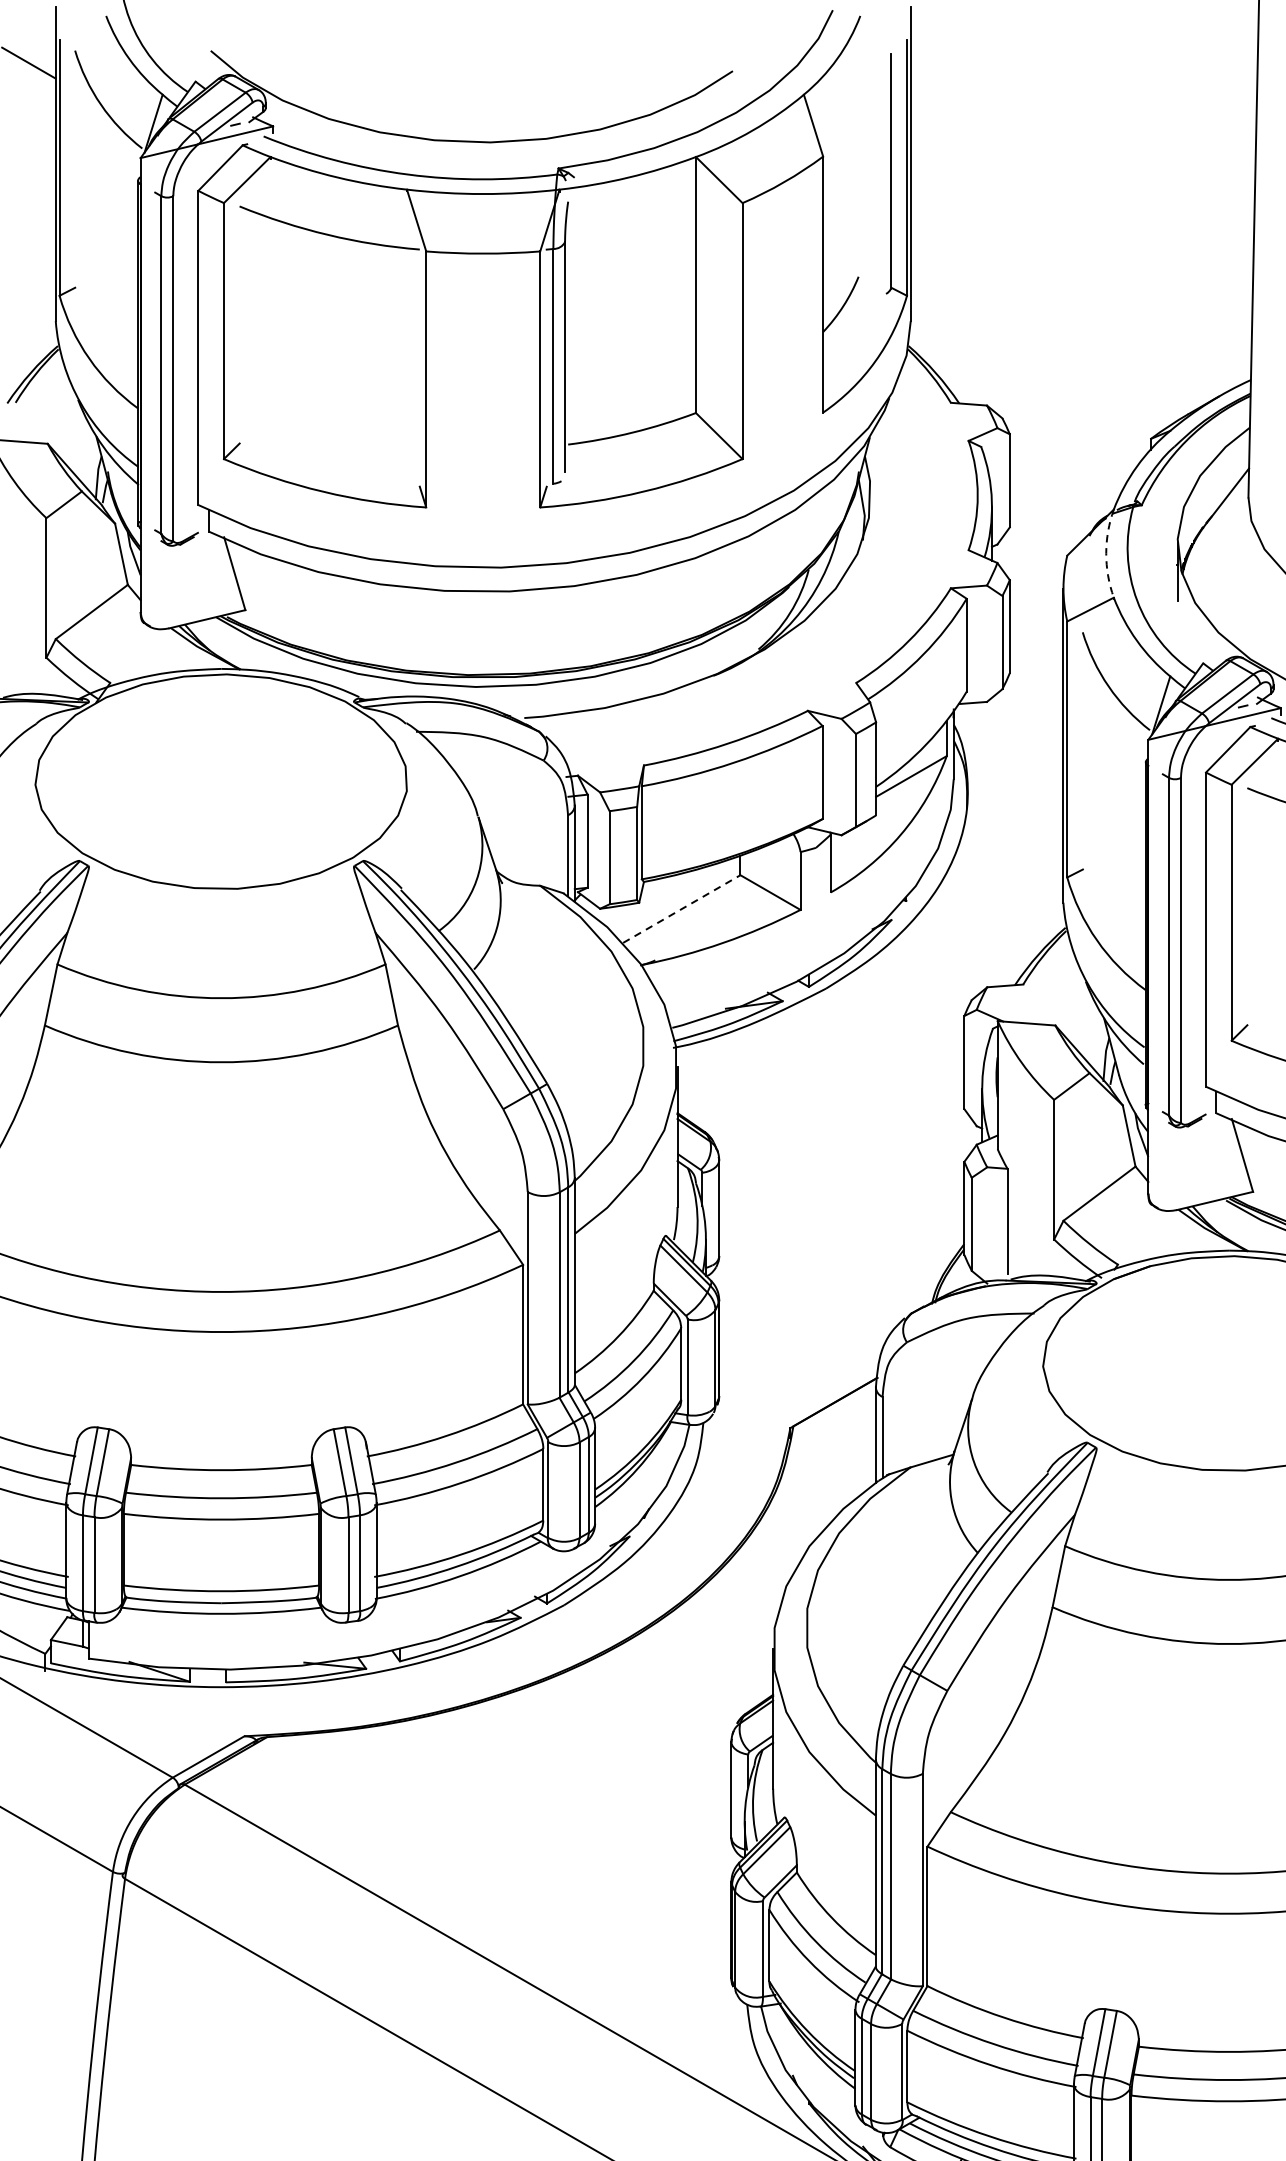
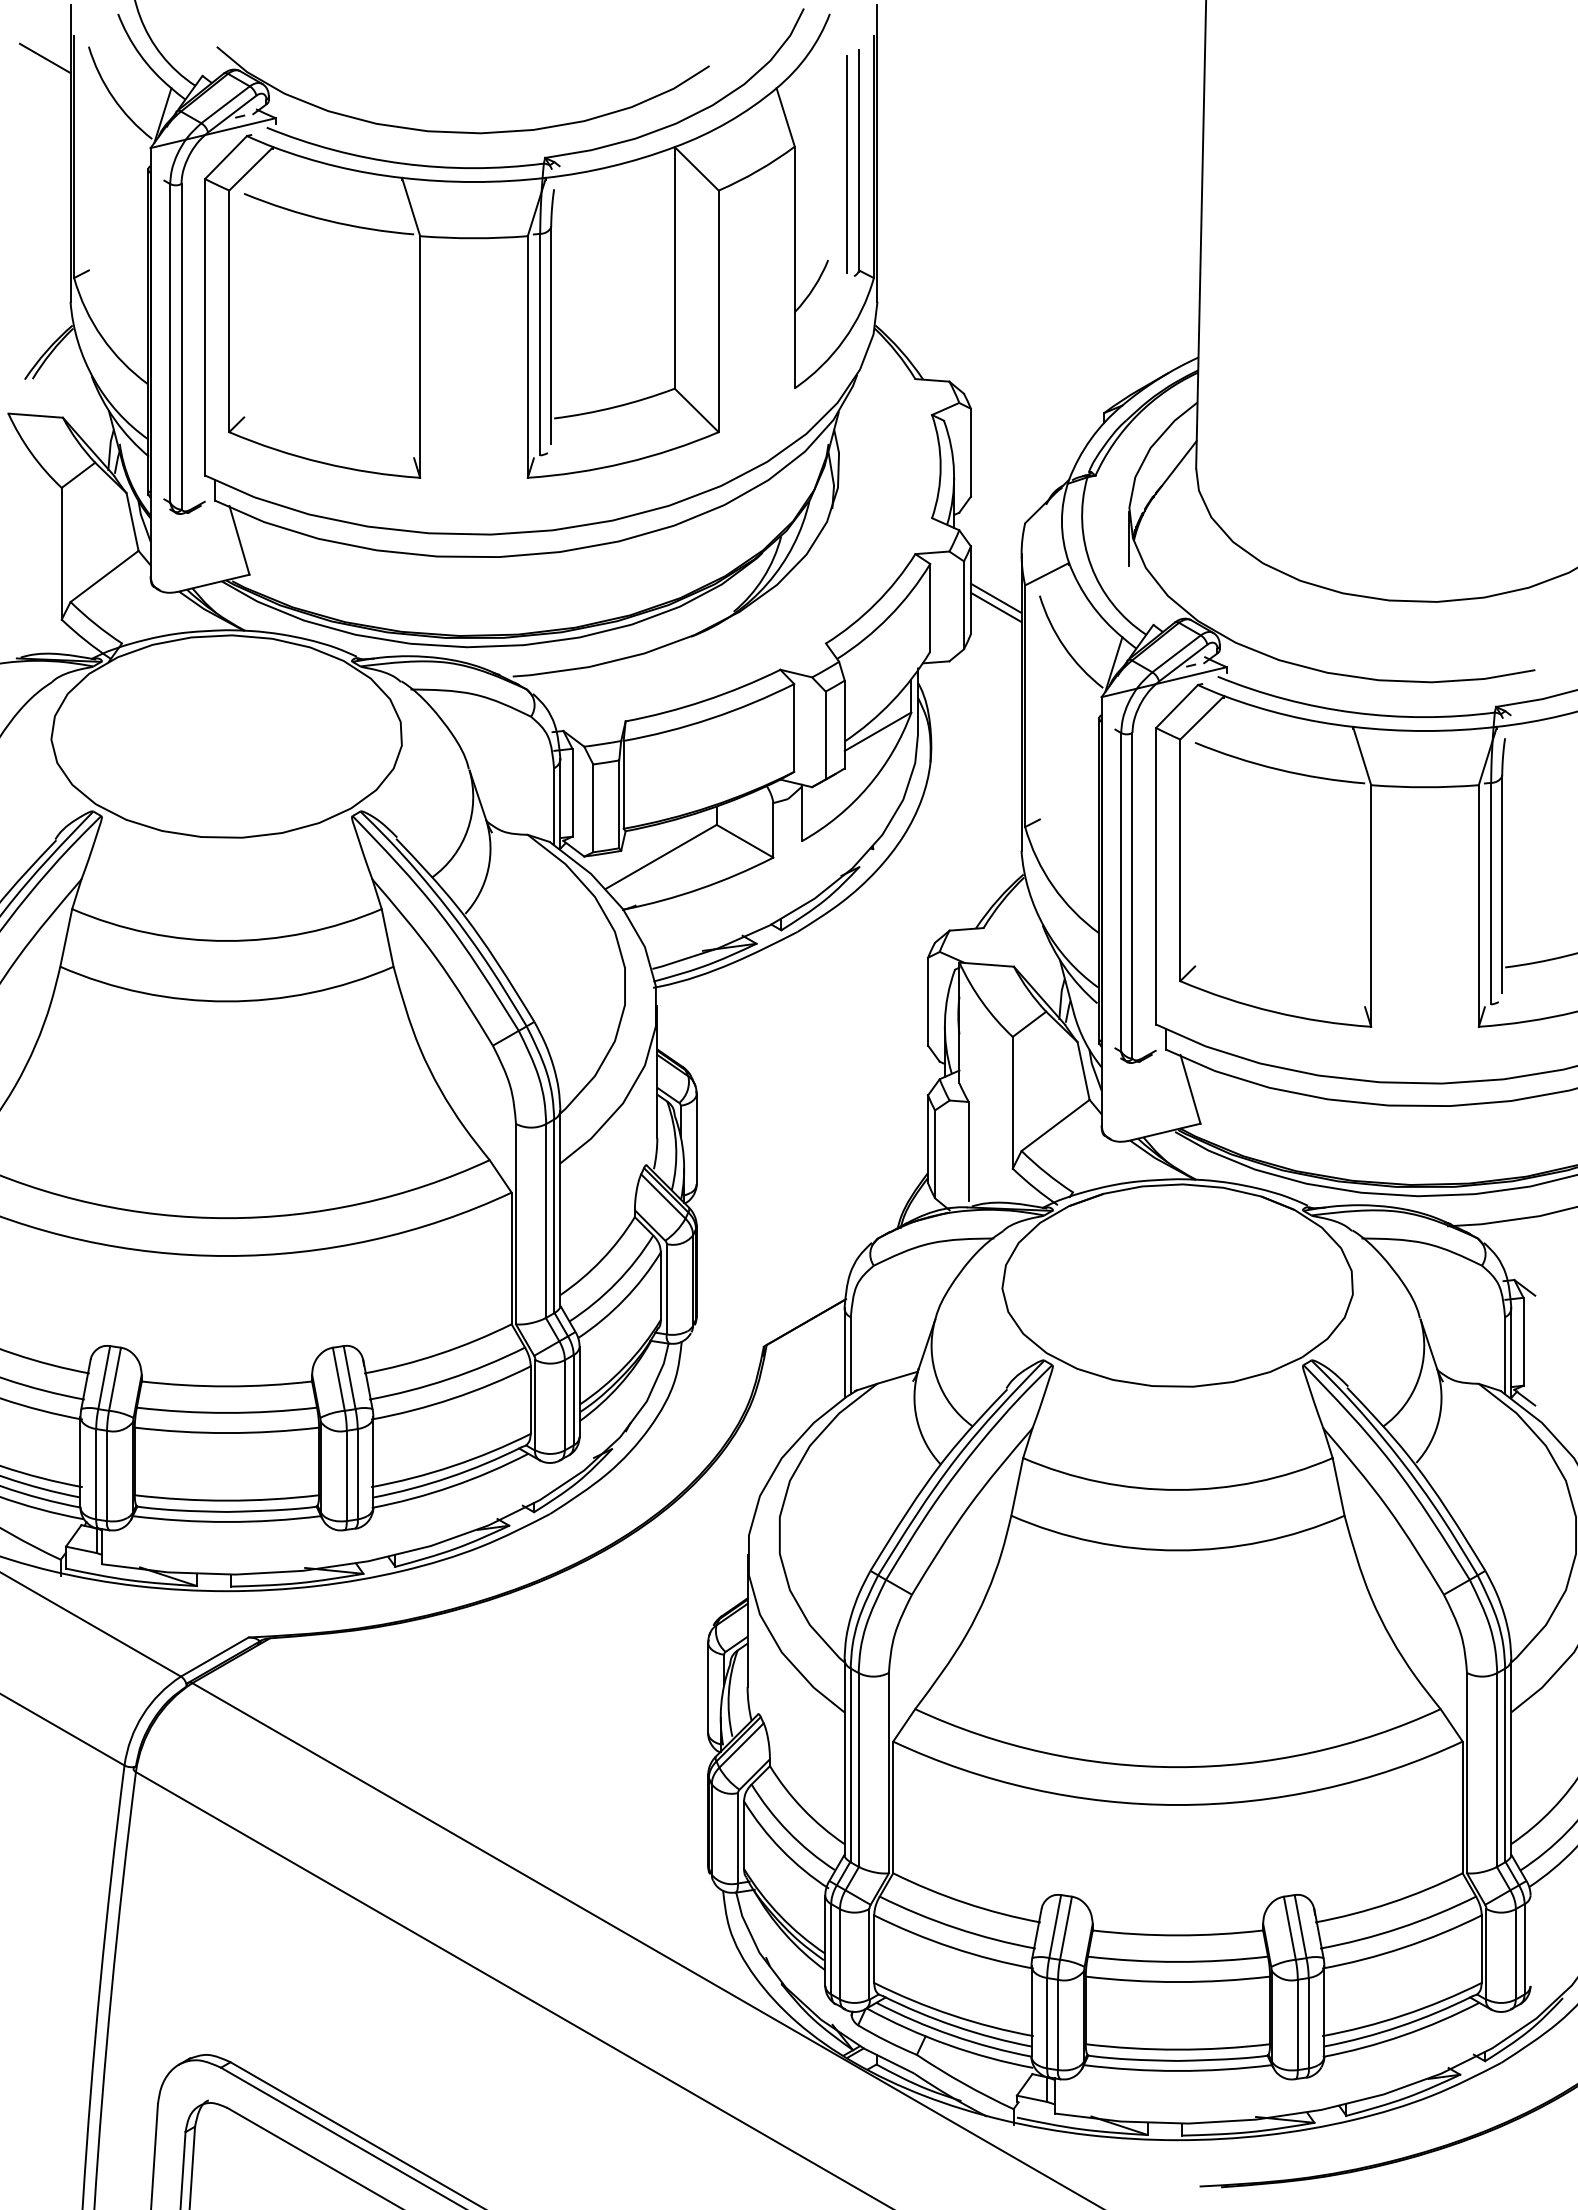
line: (879, 175) -> (847, 164), added
arc: (1105, 553) -> (1061, 521), dashed -> solid
line: (1035, 634) -> (995, 597), added
line: (1035, 644) -> (995, 607), added
line: (681, 908) -> (661, 856), dashed -> solid

